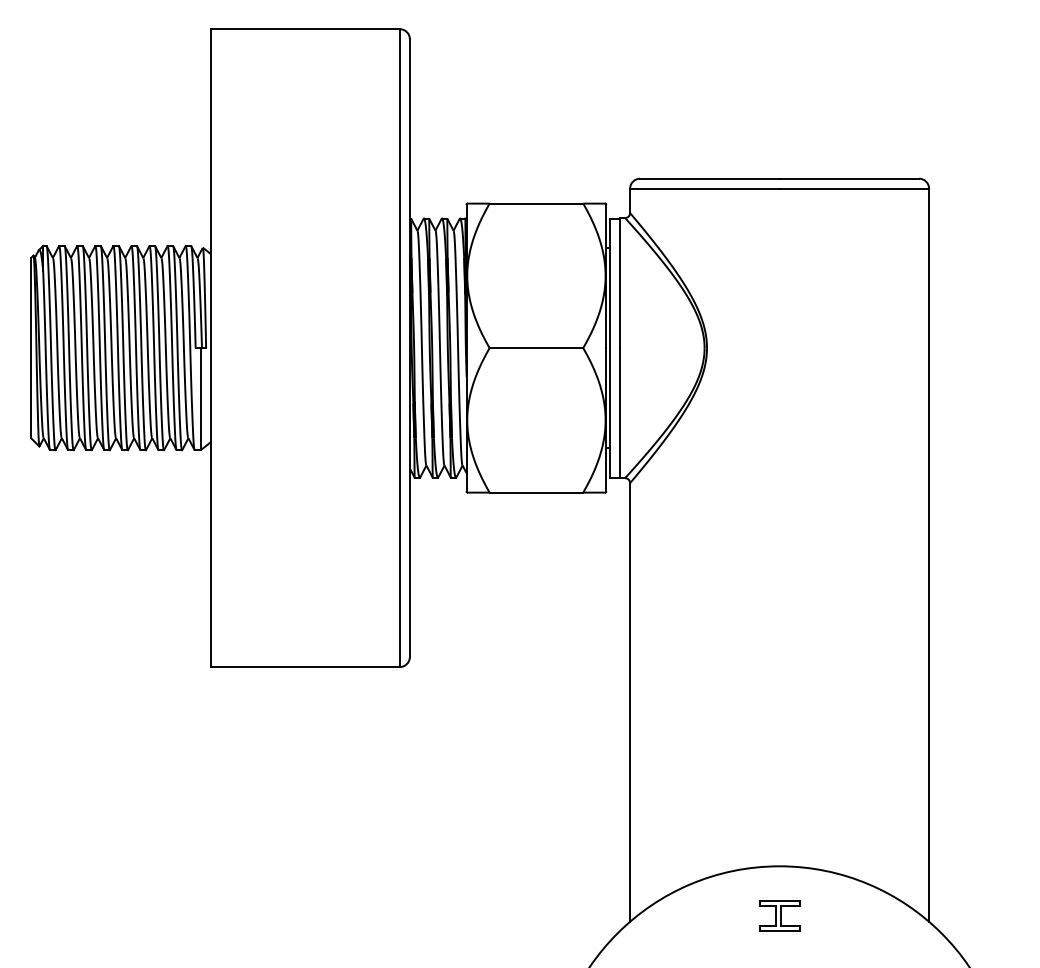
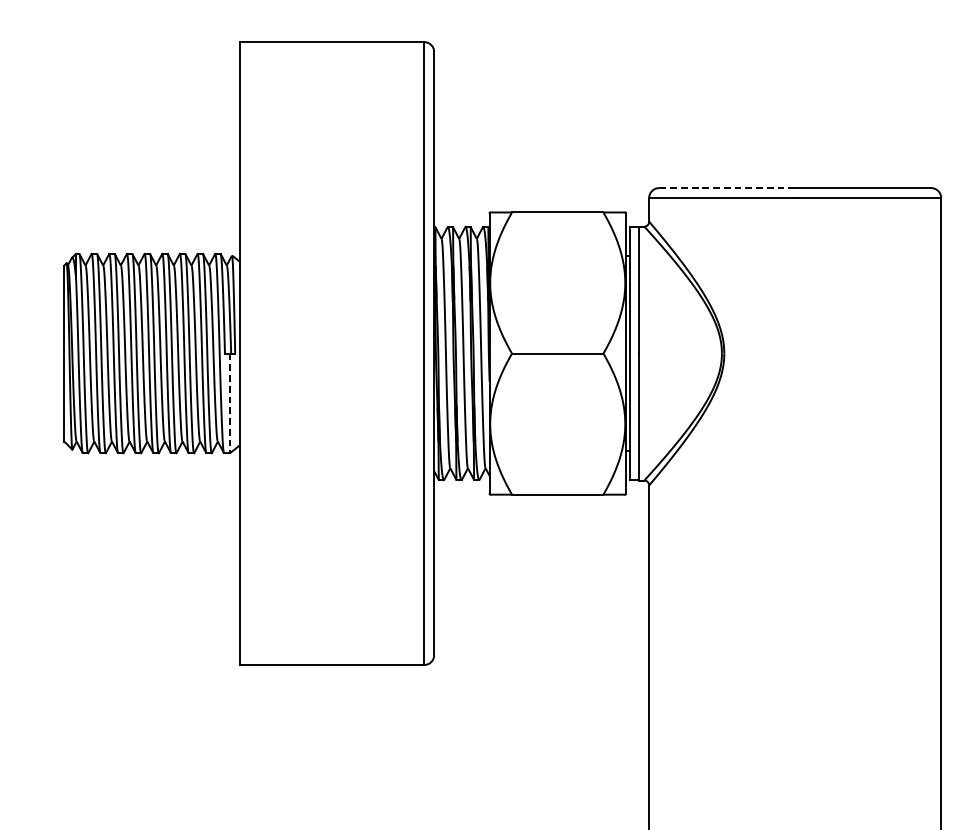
line: (709, 178) -> (726, 187), solid -> dashed
line: (200, 399) -> (229, 403), solid -> dashed

